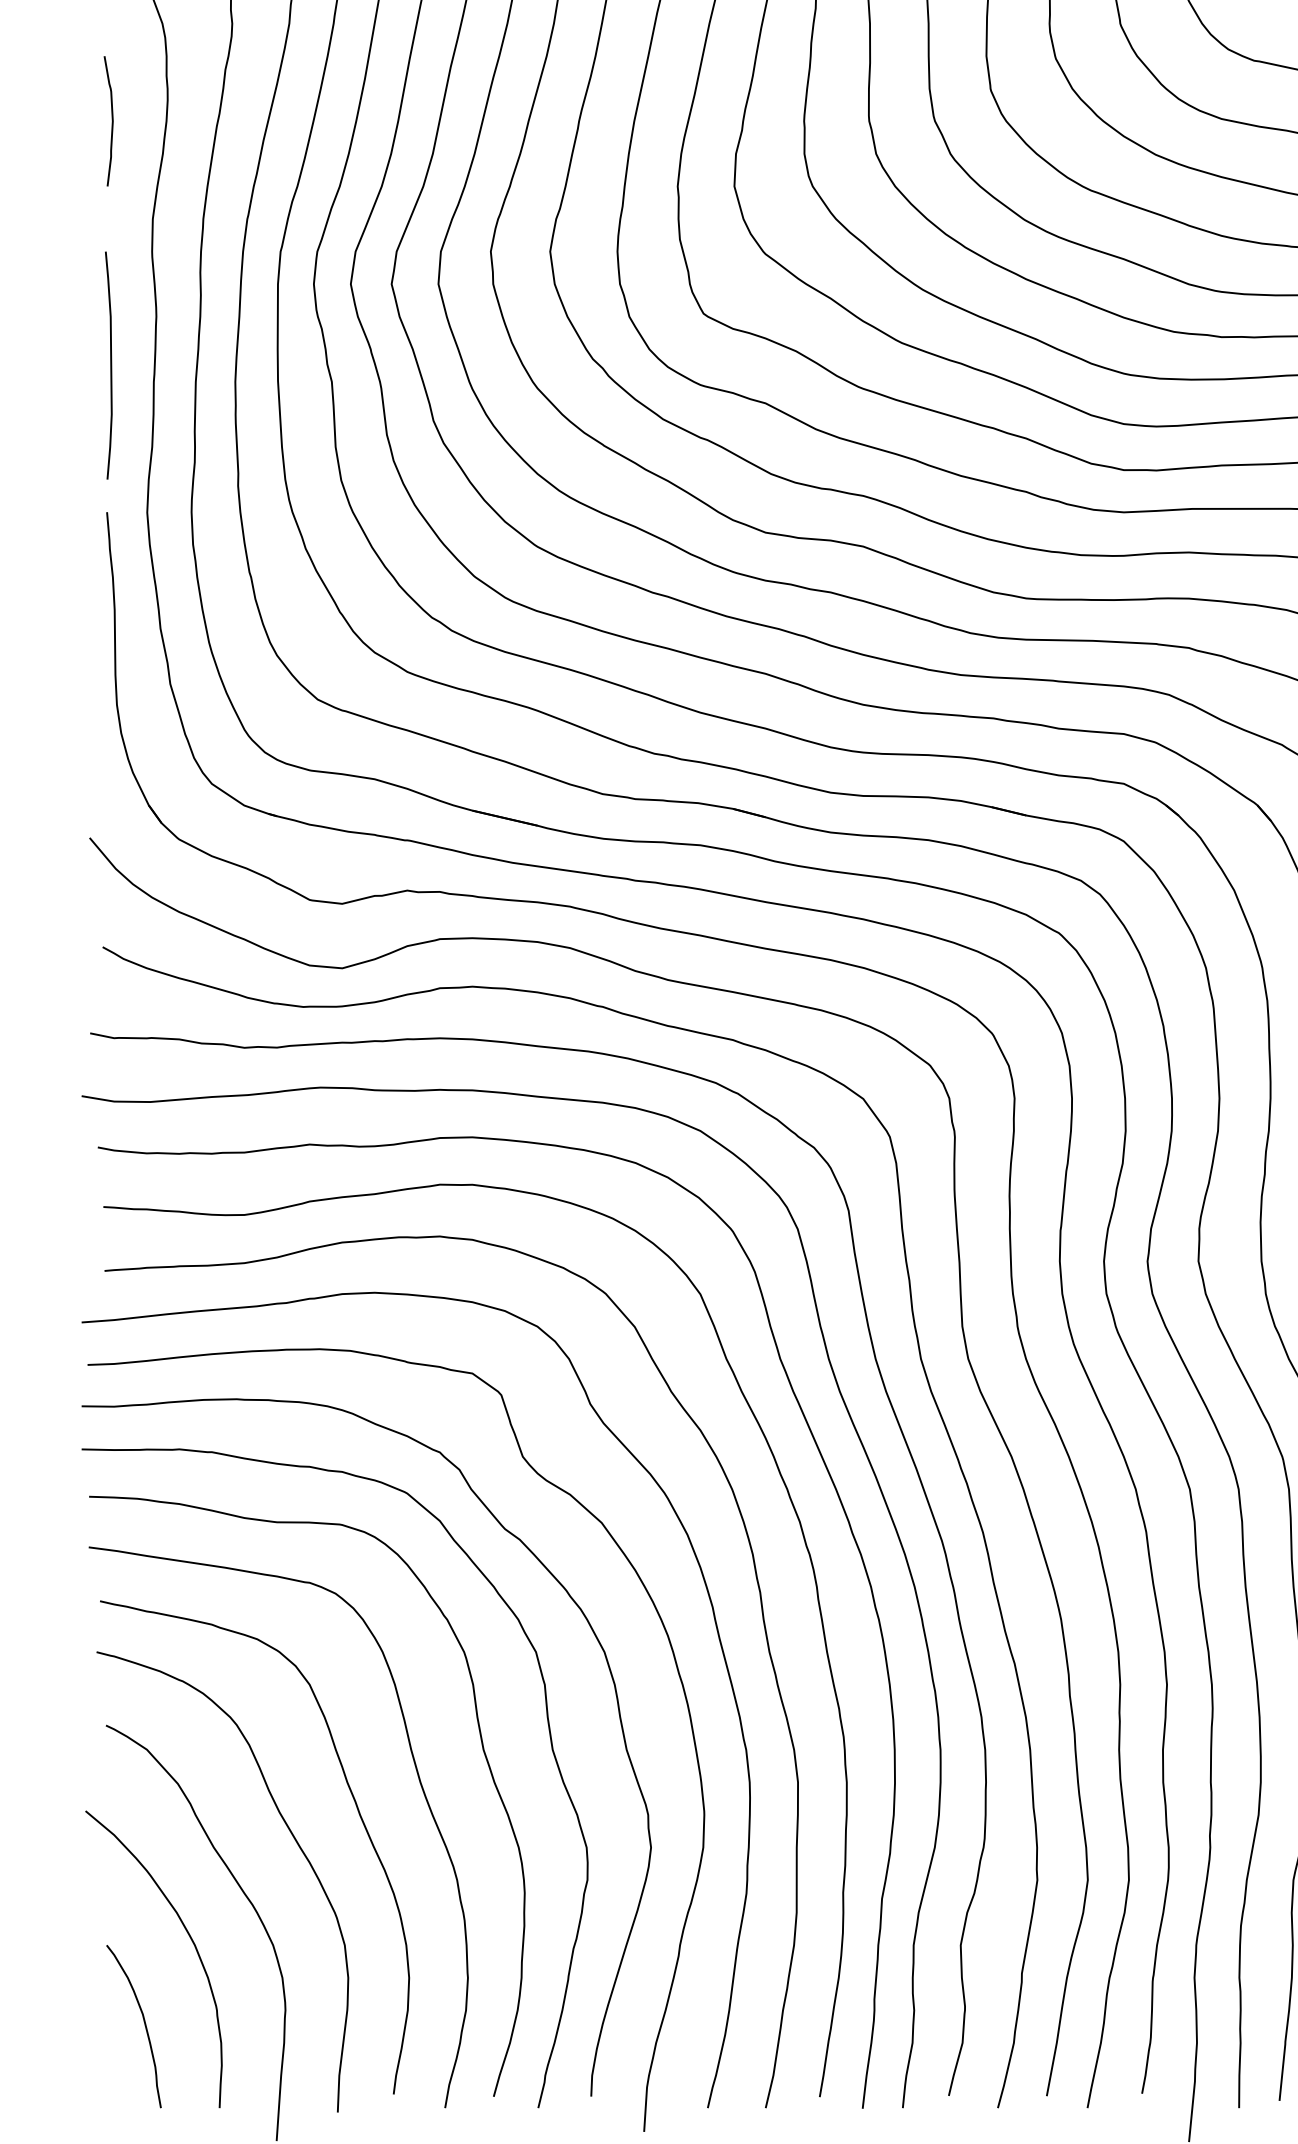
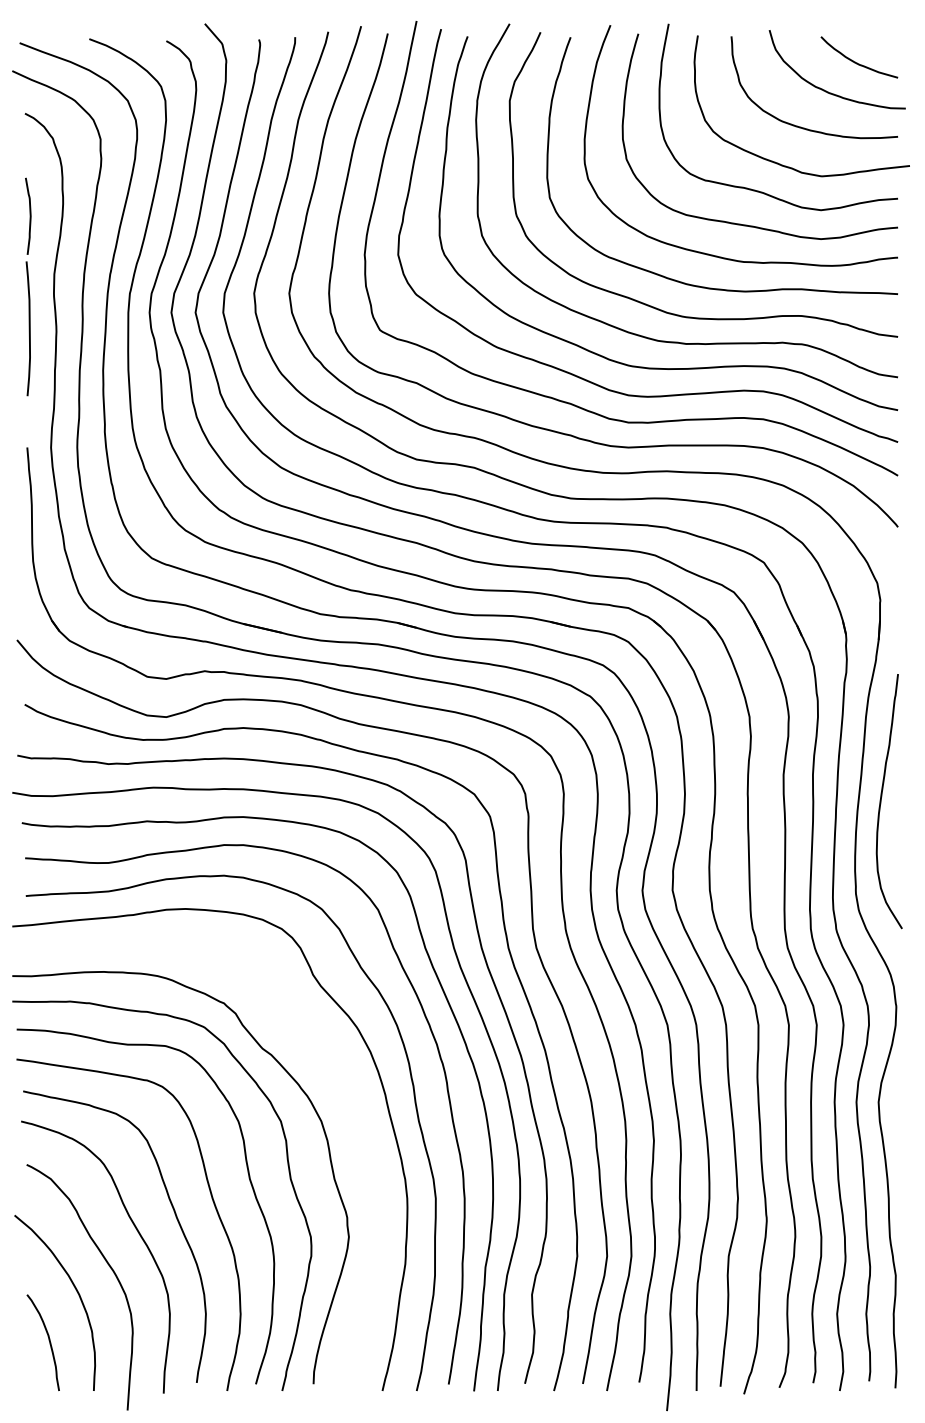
curve: (109, 365) -> (28, 328), moved
curve: (672, 1657) -> (361, 1124), removed

